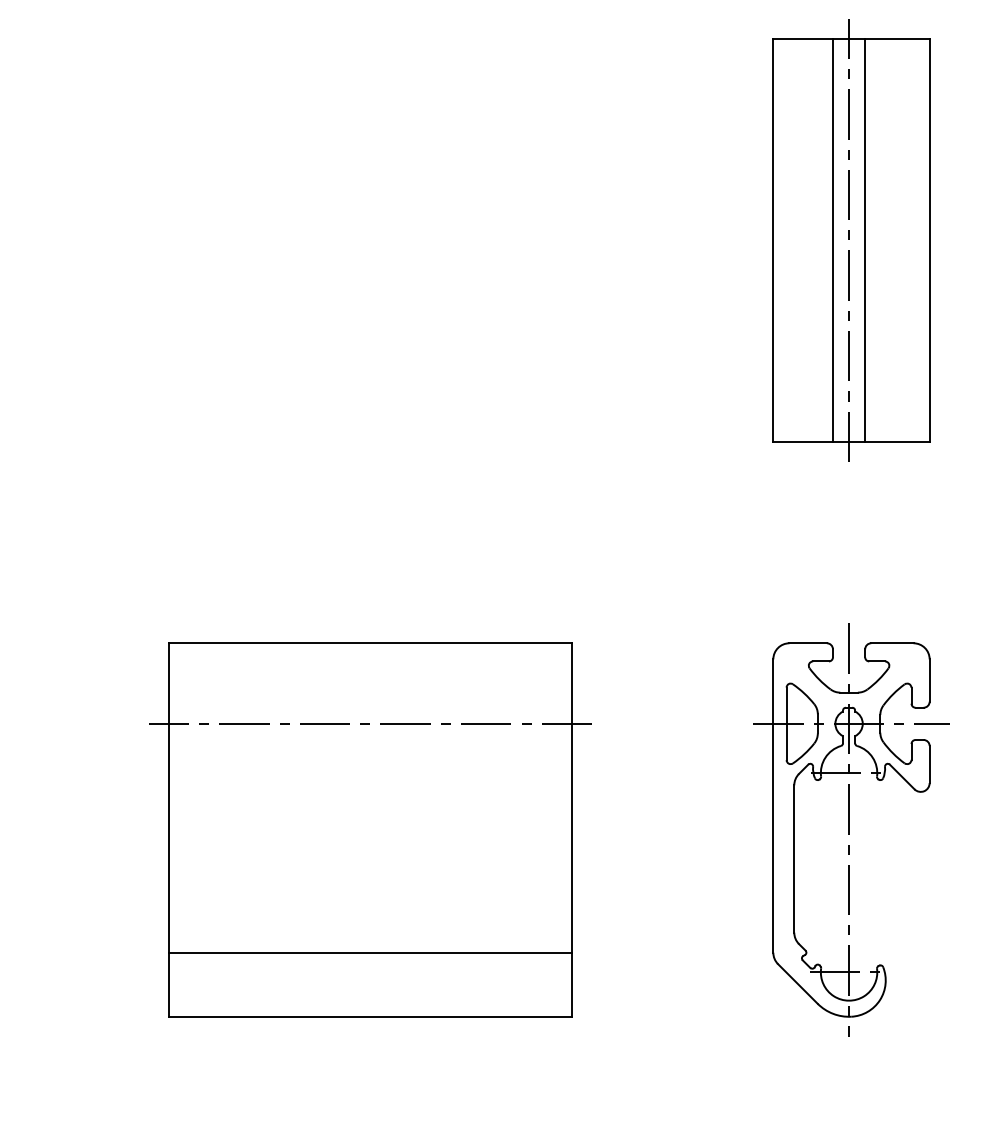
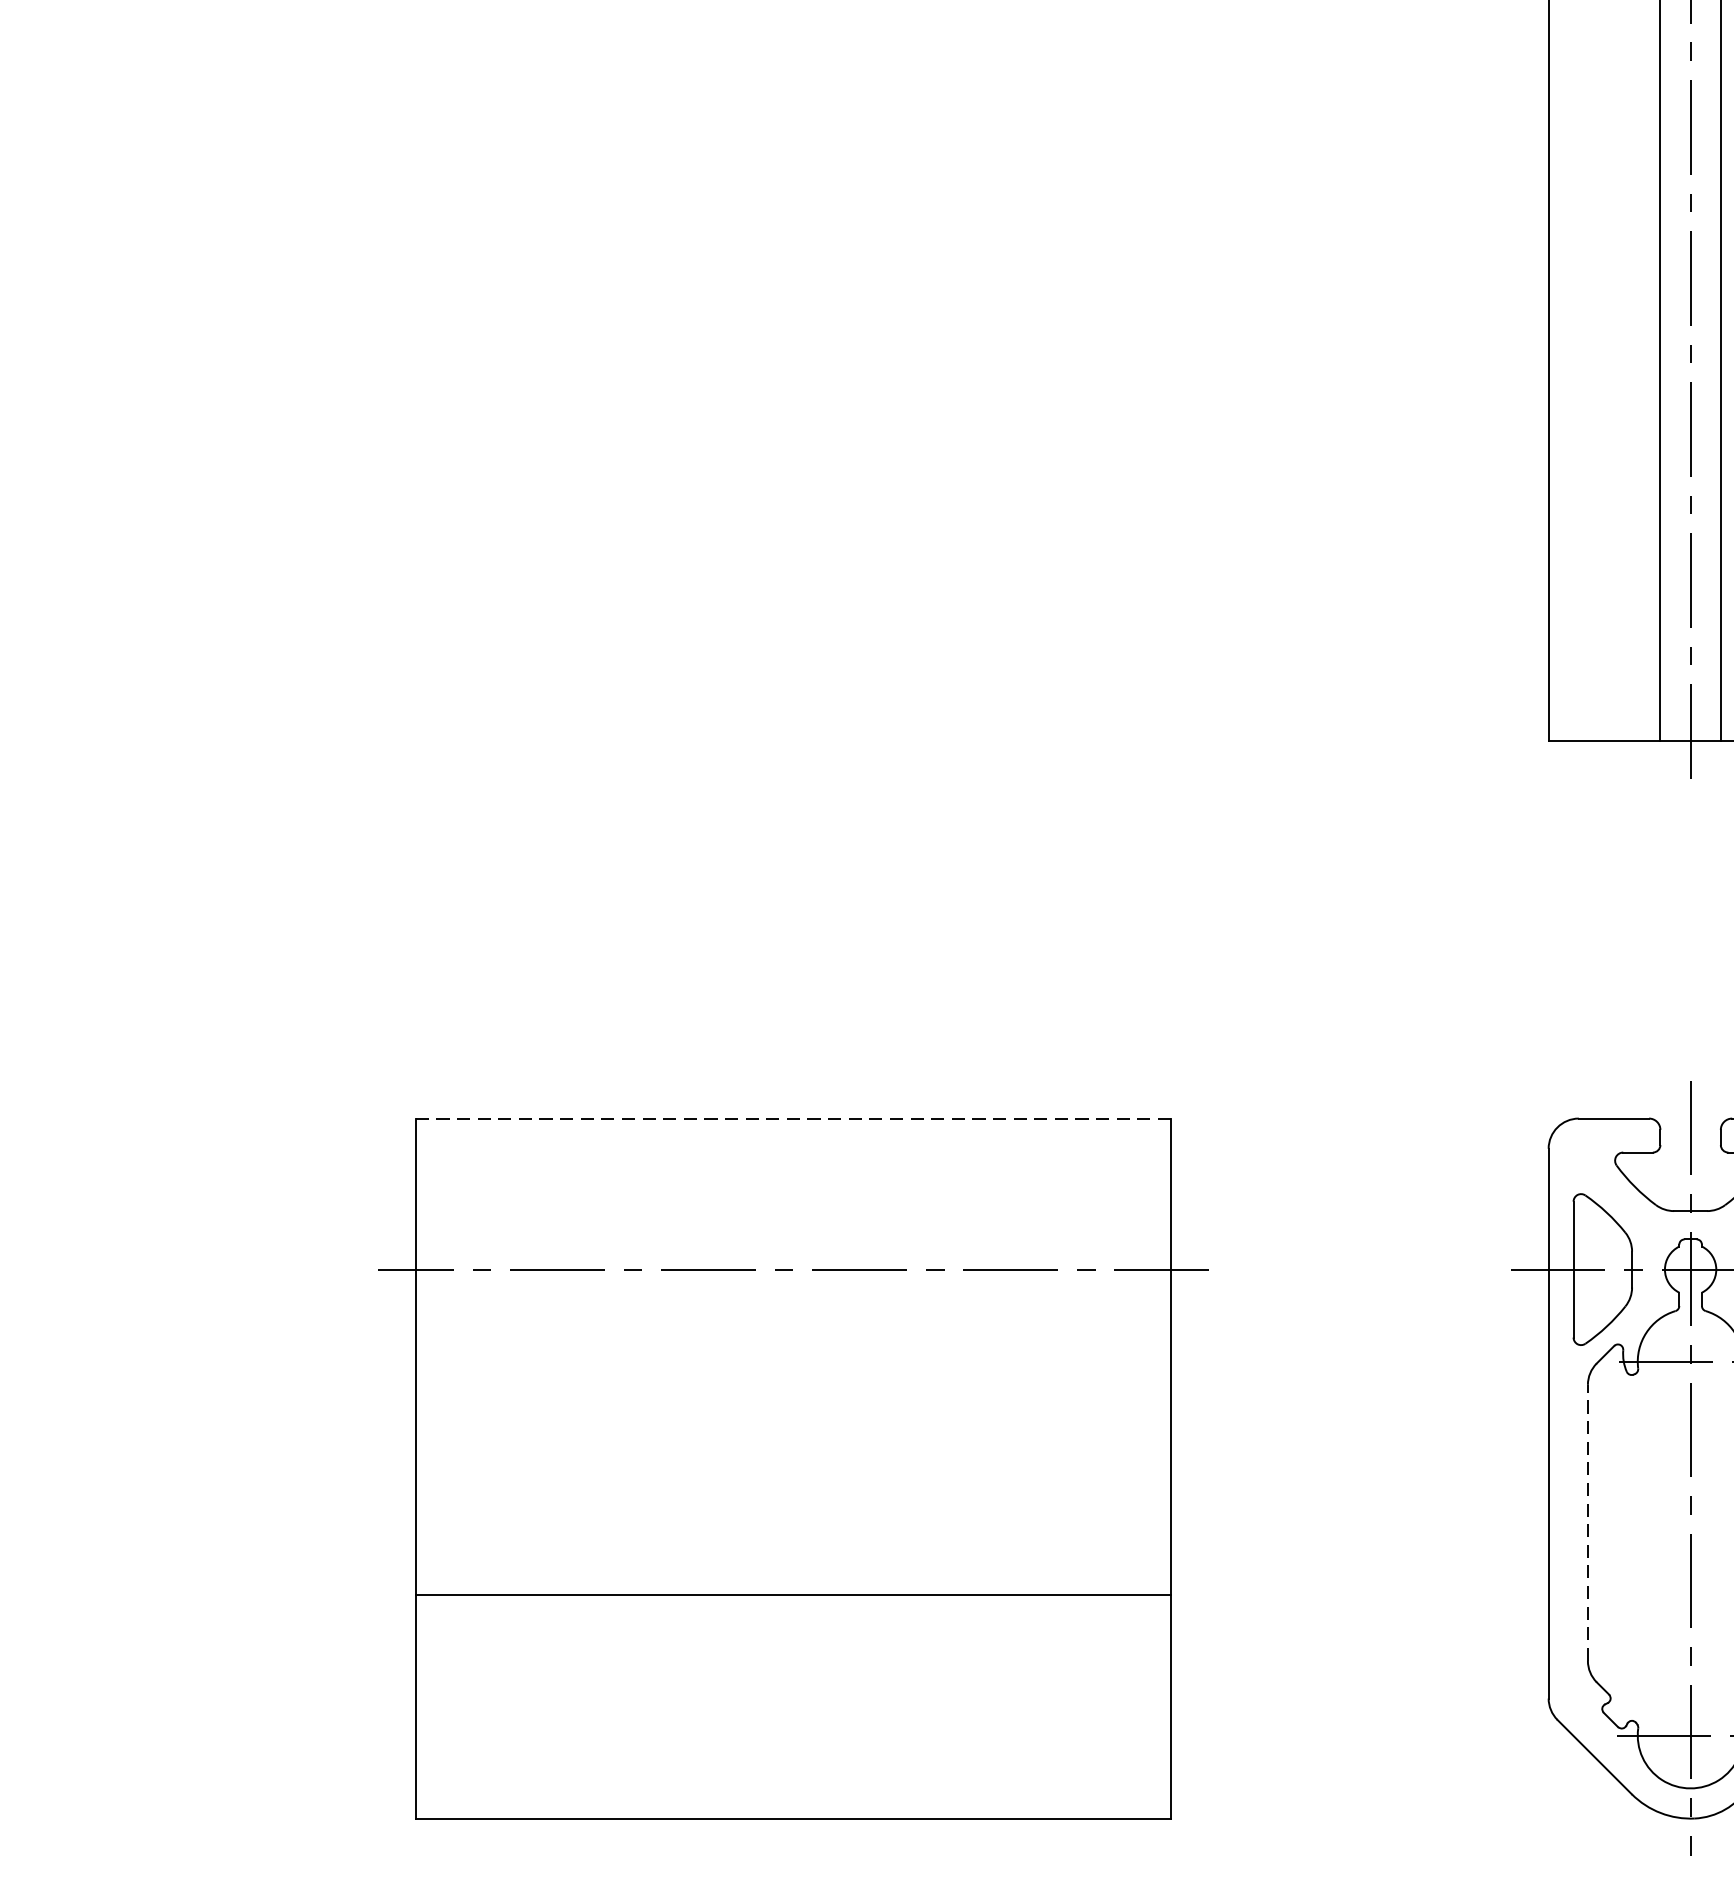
line: (369, 643) -> (791, 1118), solid -> dashed
line: (794, 859) -> (1588, 1523), solid -> dashed
line: (369, 952) -> (791, 1595), moved

